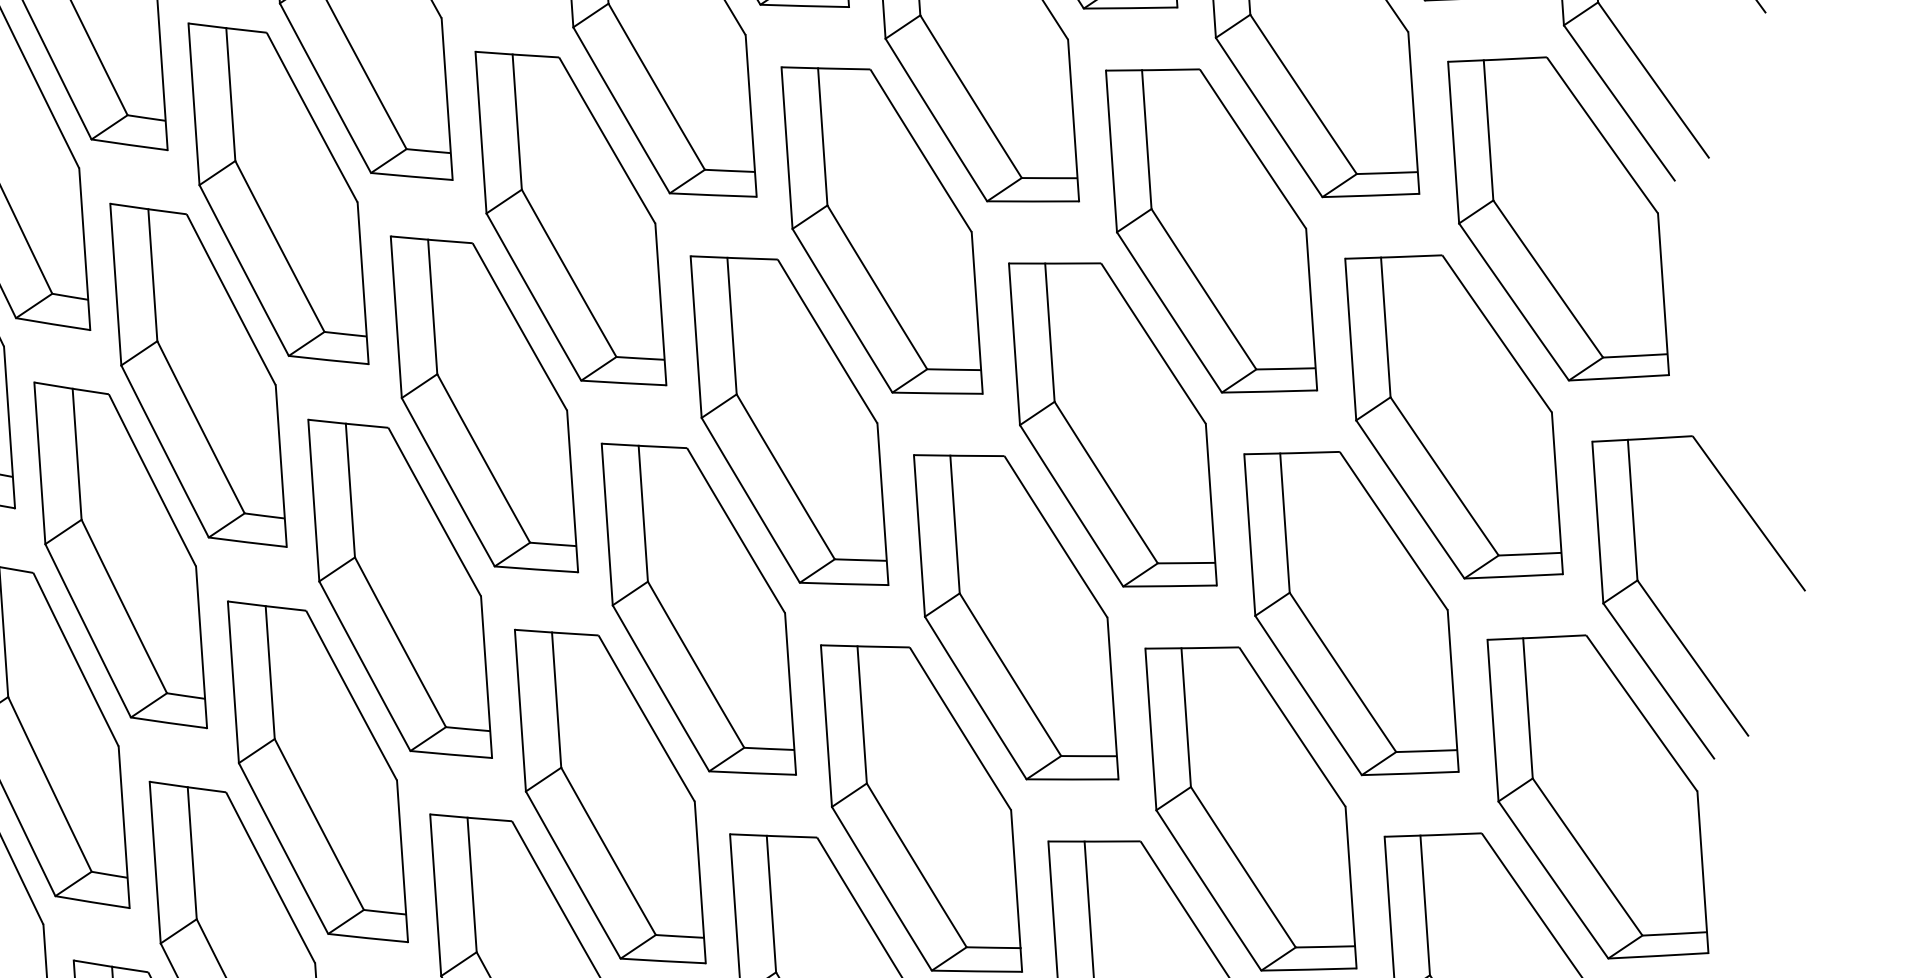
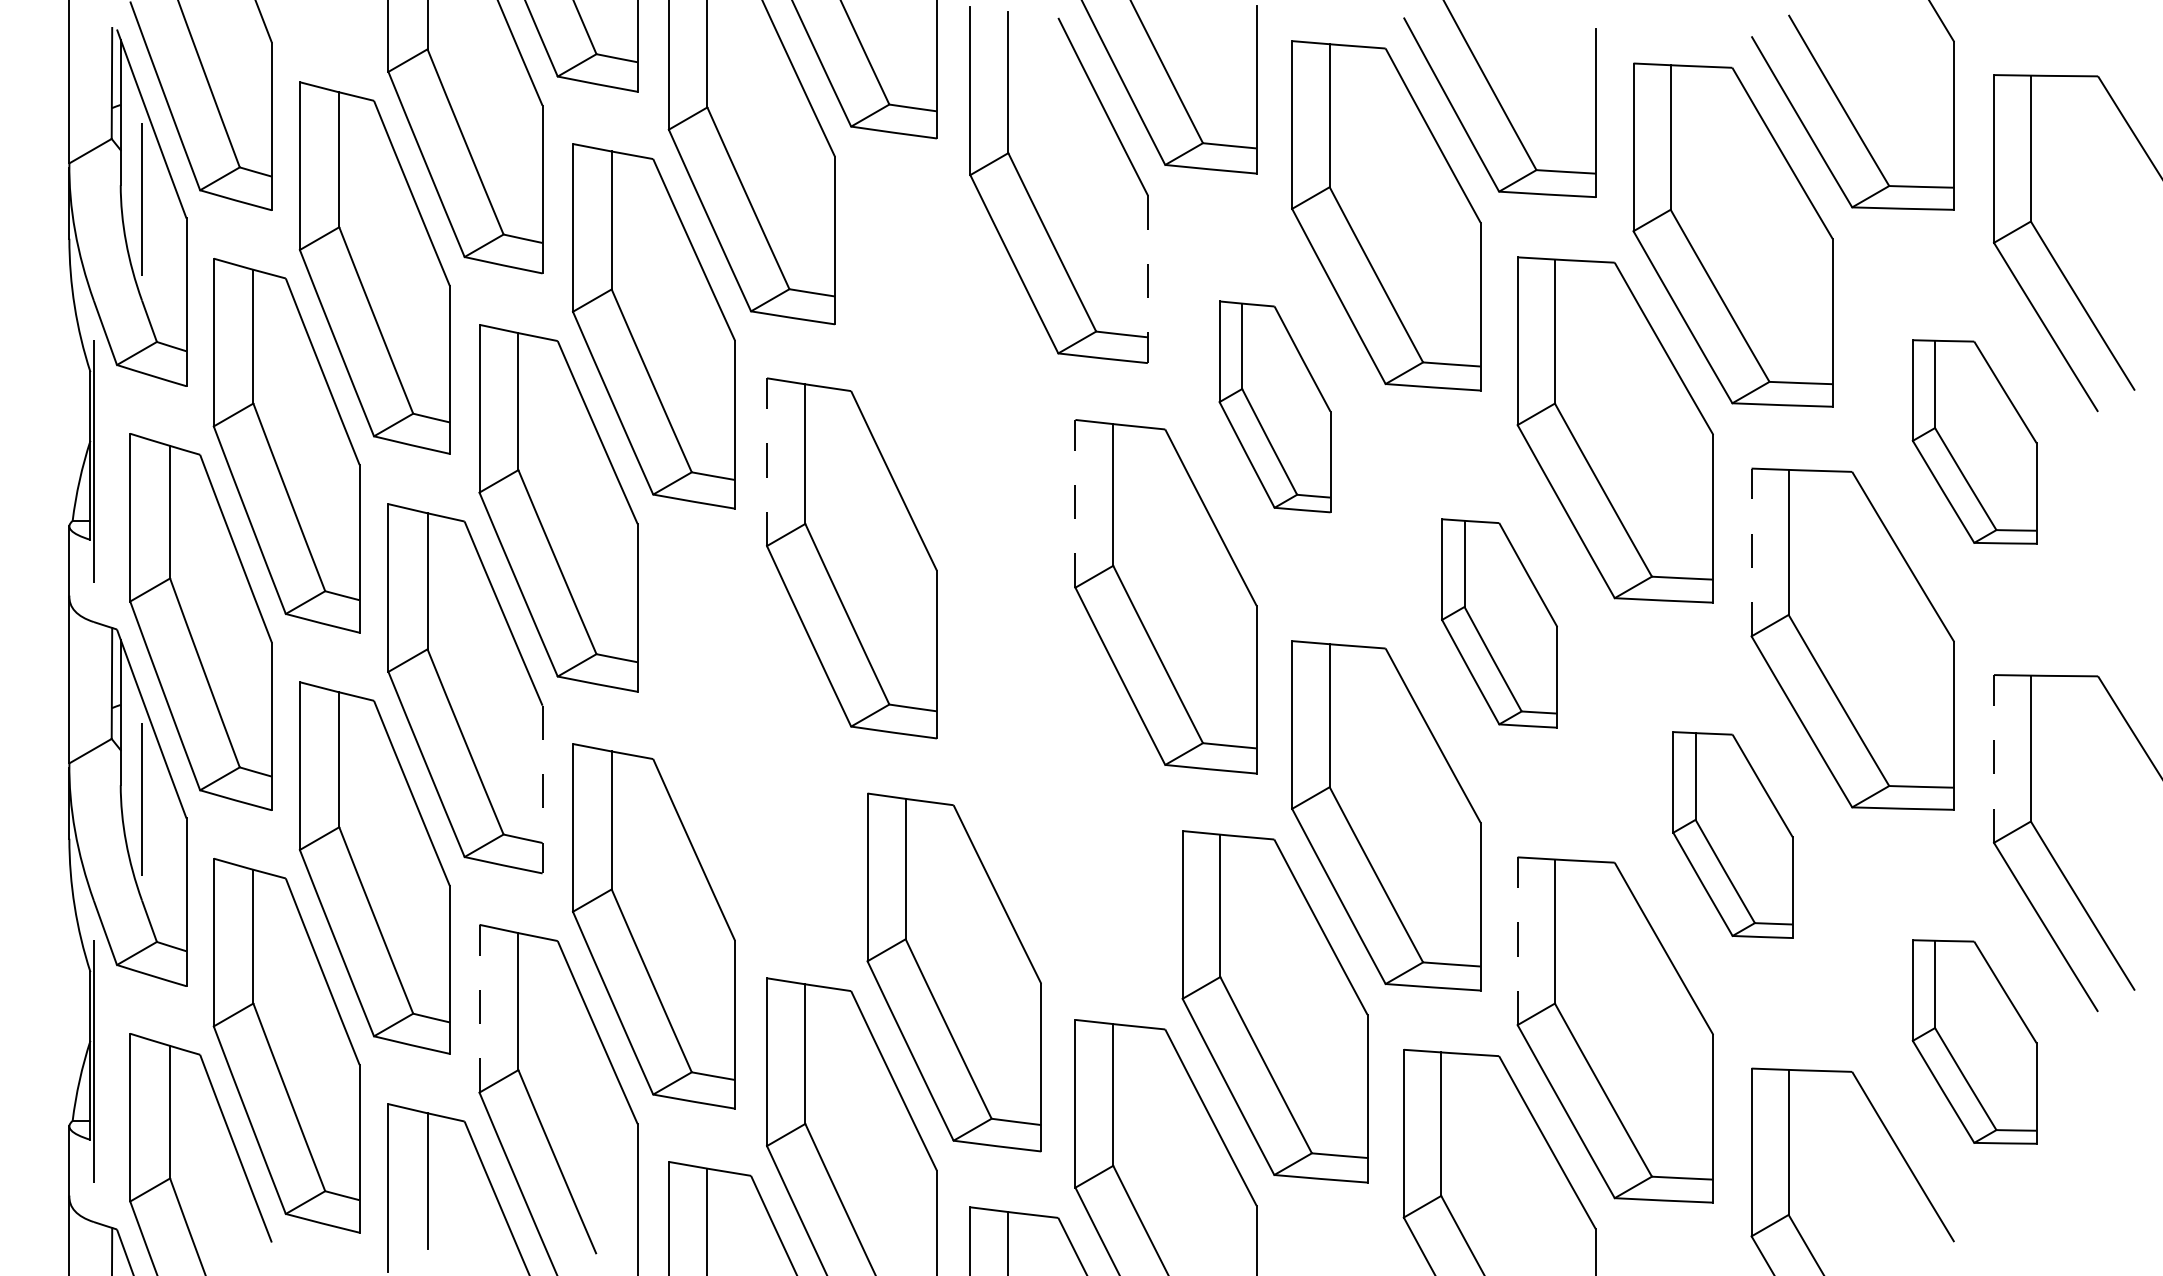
line: (750, 116) -> (1147, 279), solid -> dashed
part: (570, 218) -> (953, 372), removed
part: (1558, 218) -> (1974, 441), size x0.6
part: (881, 230) -> (1274, 406), size x0.6
line: (396, 317) -> (767, 462), solid -> dashed
line: (696, 336) -> (1075, 503), solid -> dashed
line: (1350, 339) -> (1751, 552), solid -> dashed
part: (1112, 424) -> (1499, 623), size x0.6
line: (1598, 522) -> (1994, 758), solid -> dashed
part: (399, 589) -> (751, 743), removed
part: (698, 608) -> (1058, 784), removed
part: (1350, 612) -> (1732, 834), size x0.6
line: (201, 647) -> (542, 789), solid -> dashed
line: (1150, 729) -> (1517, 941), solid -> dashed
part: (1597, 796) -> (1974, 1041), size x0.6
line: (155, 862) -> (479, 1008), solid -> dashed

